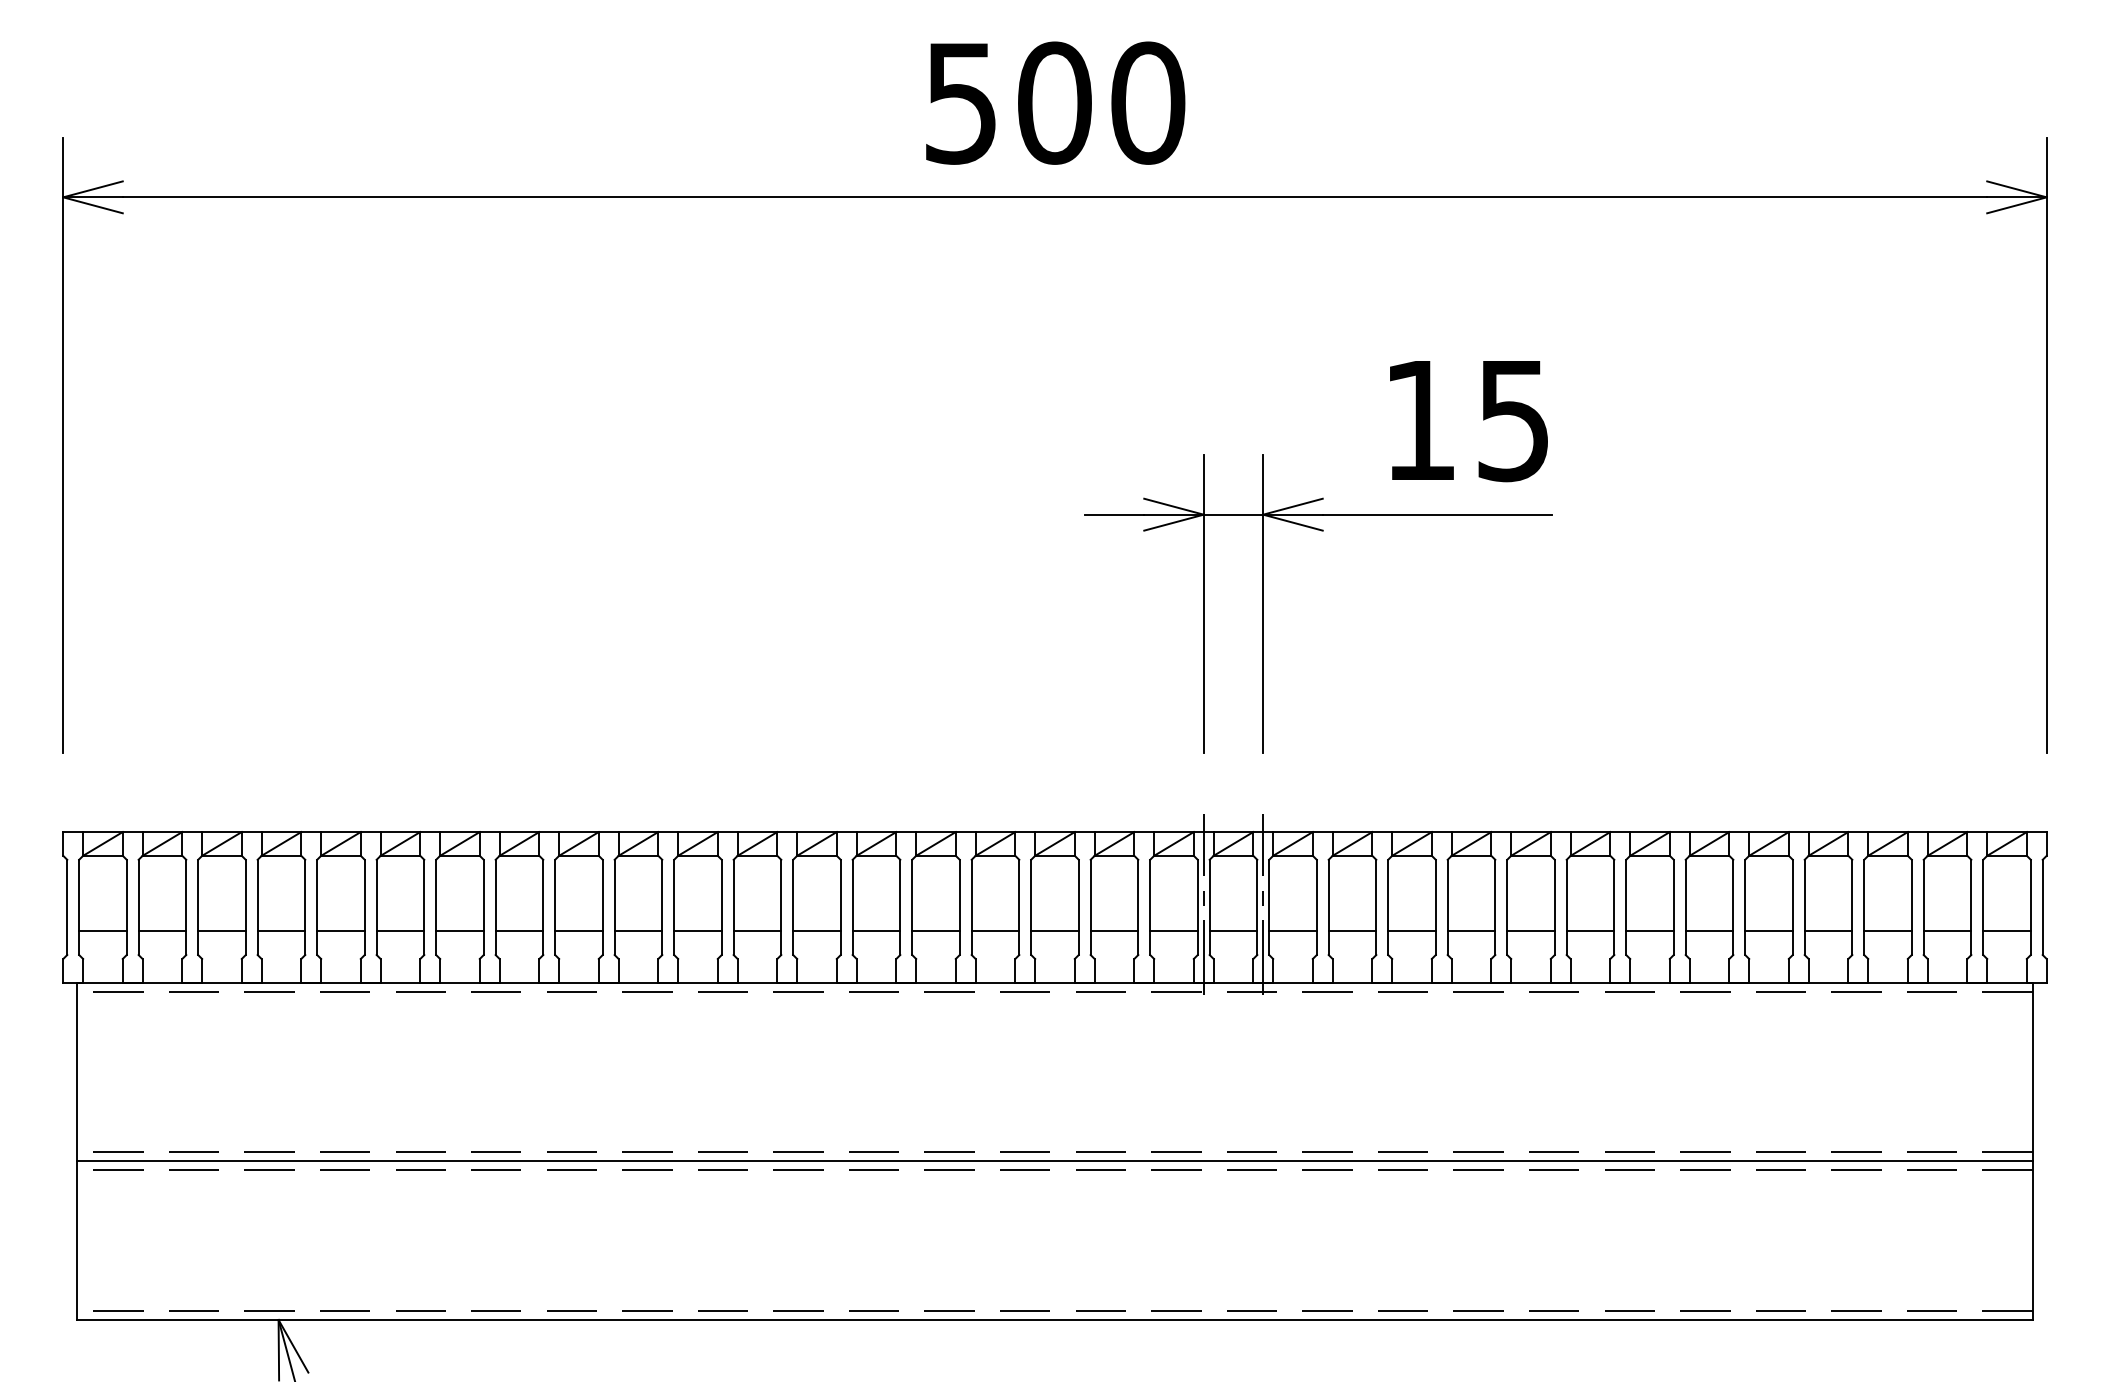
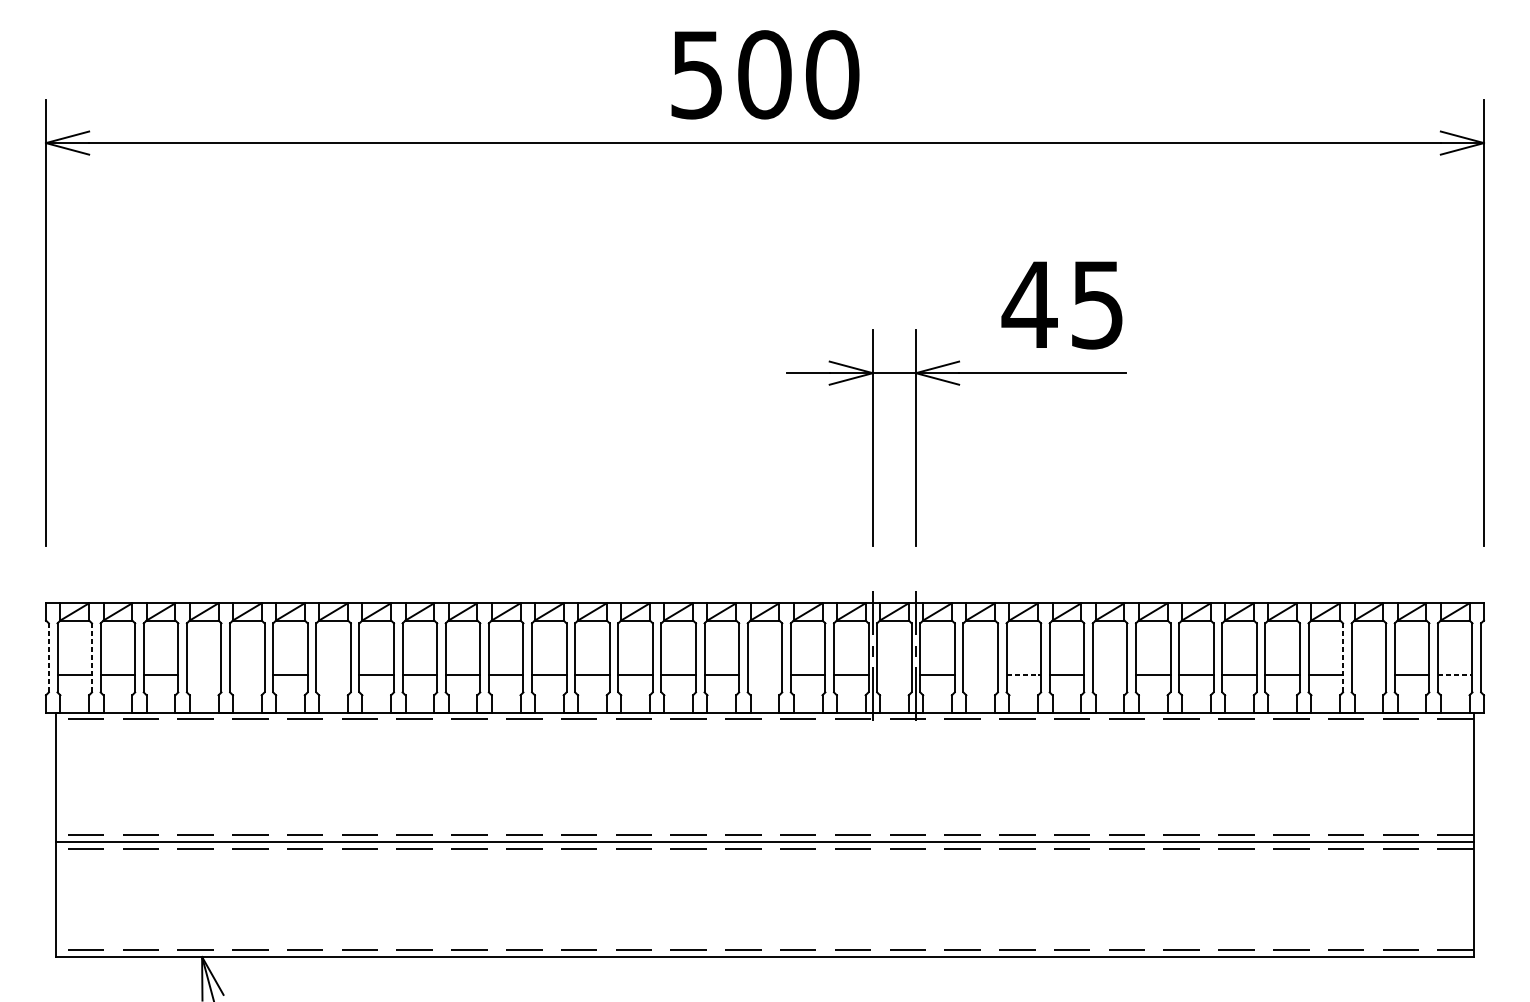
text: (1420, 420) -> (1029, 304), 15 -> 45
line: (67, 907) -> (49, 657), solid -> dashed
line: (126, 907) -> (91, 657), solid -> dashed
line: (1852, 907) -> (1343, 657), solid -> dashed
line: (281, 931) -> (204, 675), removed
line: (340, 931) -> (246, 675), removed
line: (459, 931) -> (333, 675), removed
line: (1054, 931) -> (764, 675), removed
line: (1233, 931) -> (894, 675), removed
line: (1352, 931) -> (980, 675), removed
line: (1412, 931) -> (1024, 675), solid -> dashed
line: (1530, 931) -> (1109, 675), removed
line: (1887, 931) -> (1368, 675), removed
line: (2007, 931) -> (1455, 675), solid -> dashed

